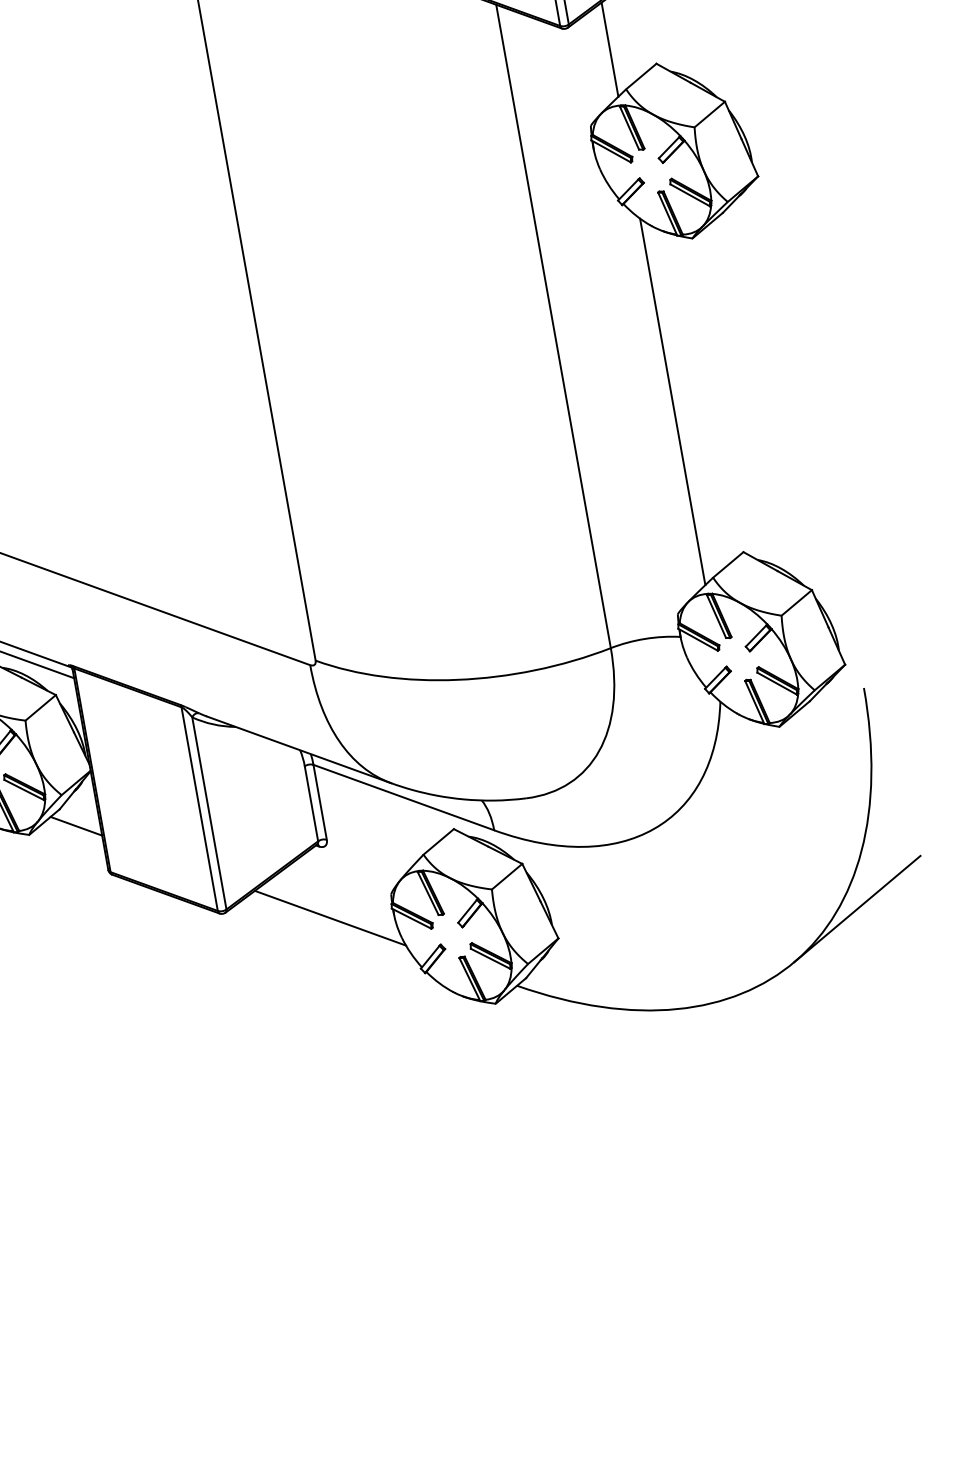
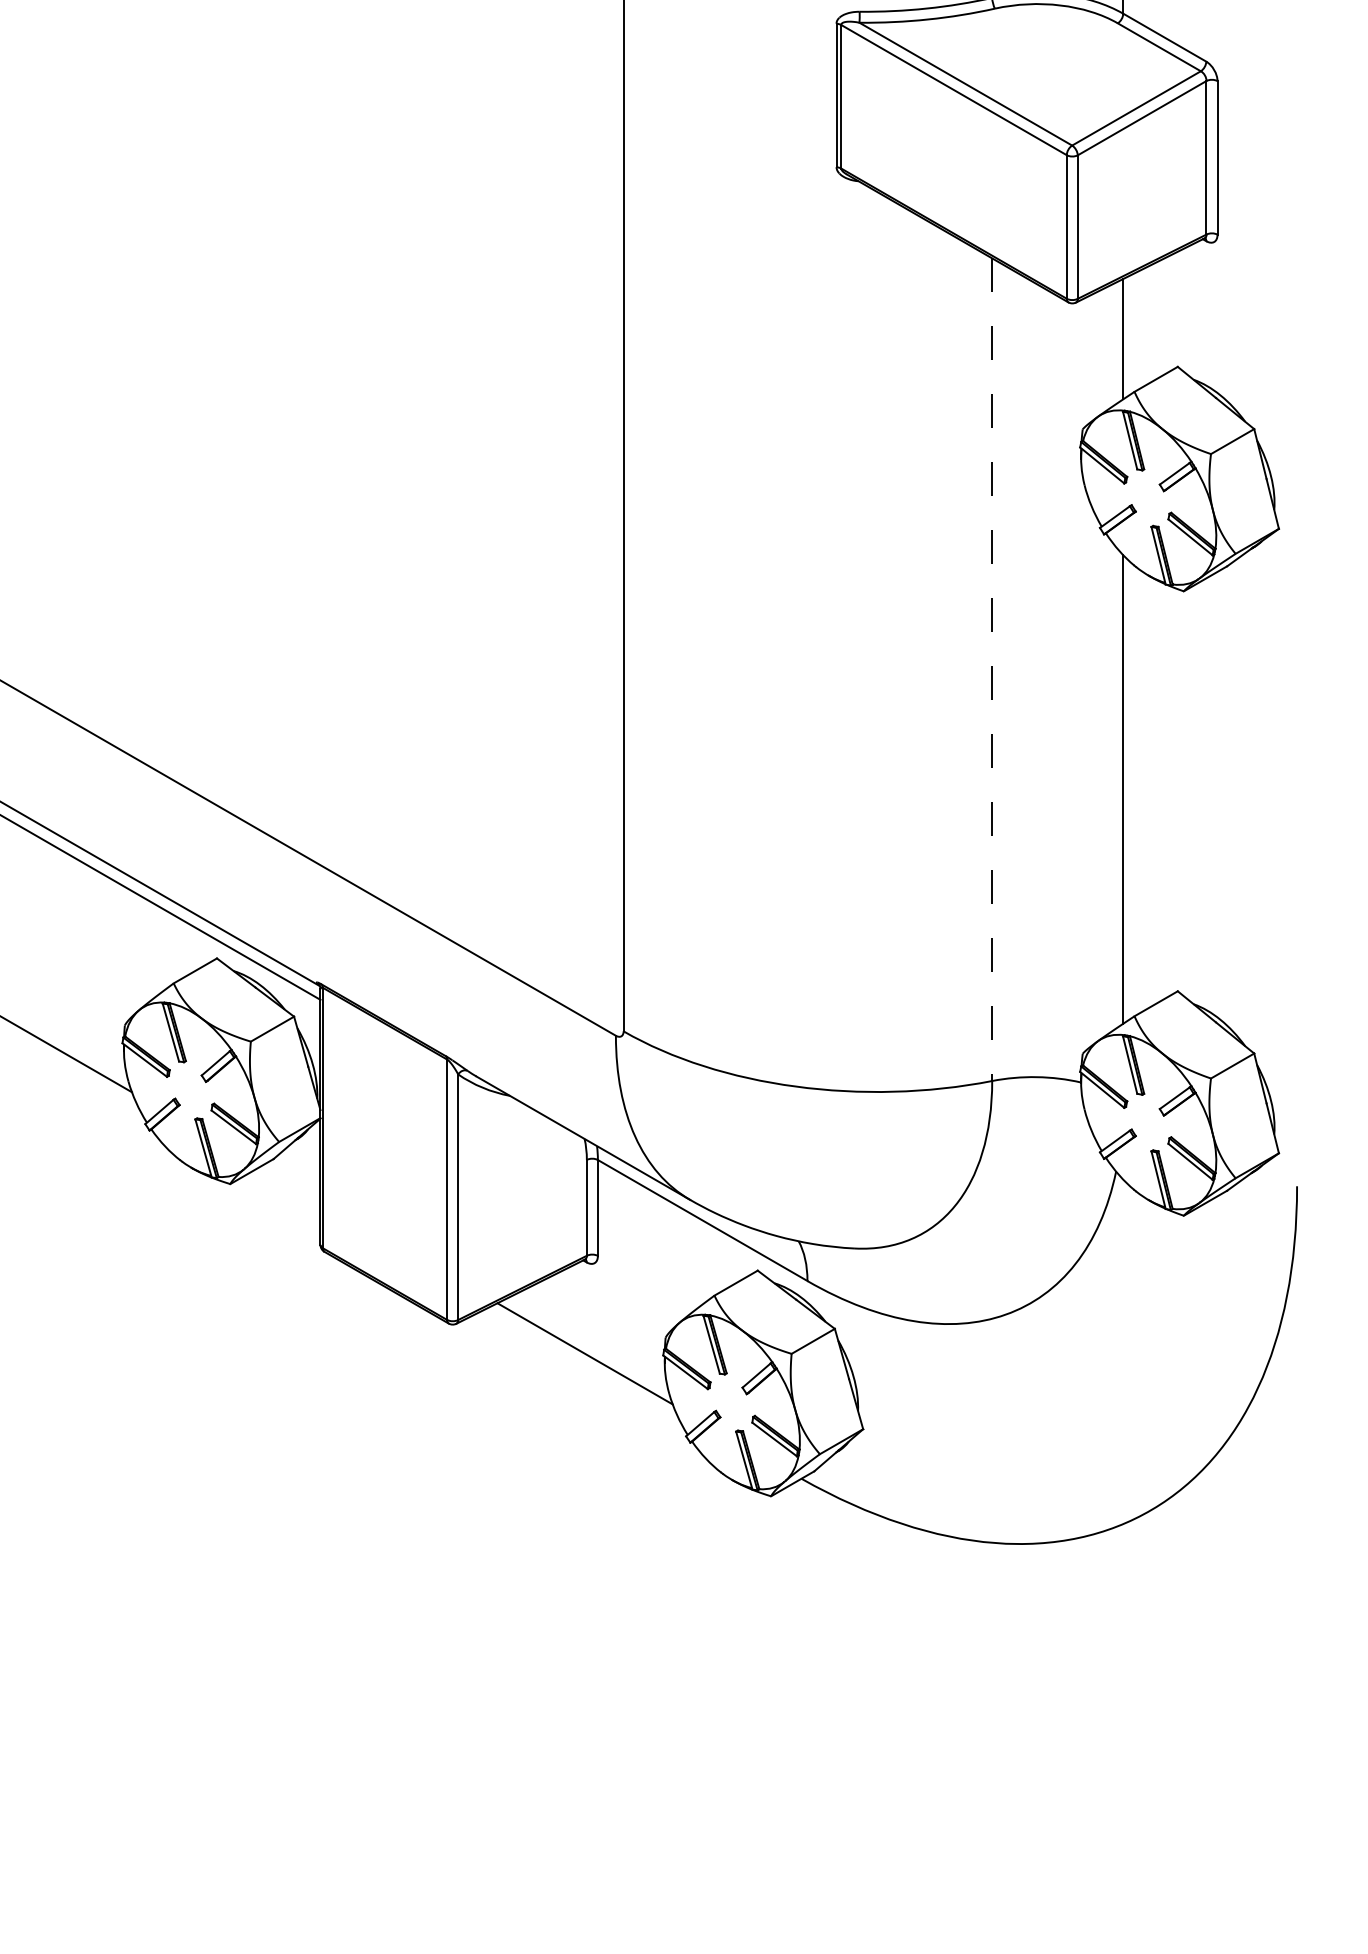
line: (553, 327) -> (992, 670), solid -> dashed
line: (76, 826) -> (290, 1183), removed
line: (857, 908) -> (1240, 1458), removed

